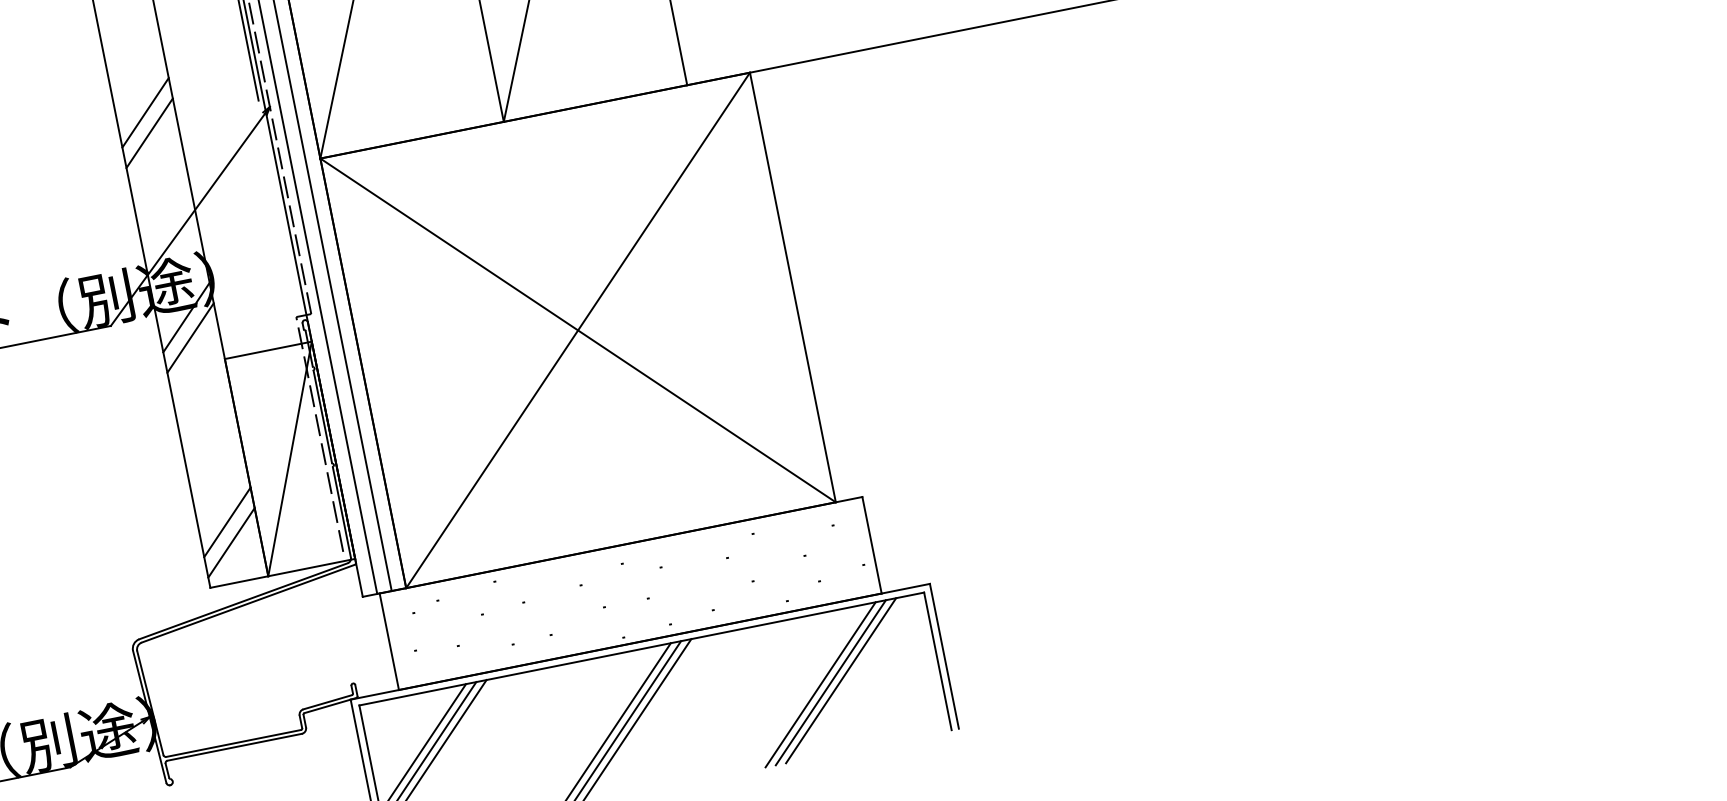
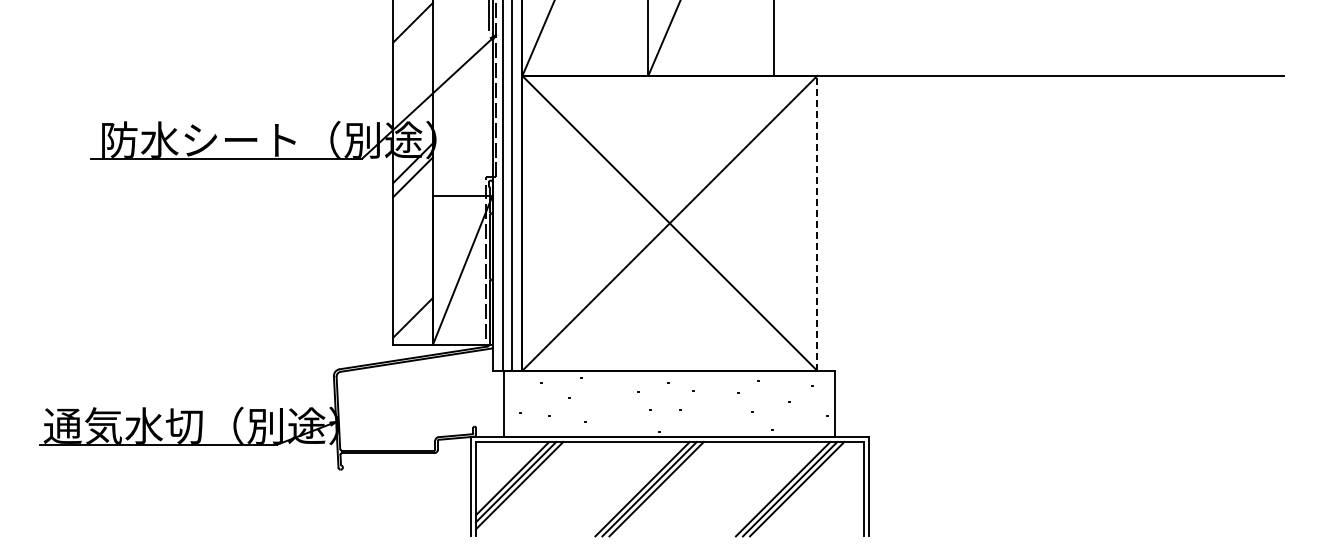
line: (148, 133) -> (412, 36), removed
line: (793, 286) -> (817, 222), solid -> dashed
line: (226, 522) -> (412, 303), removed

